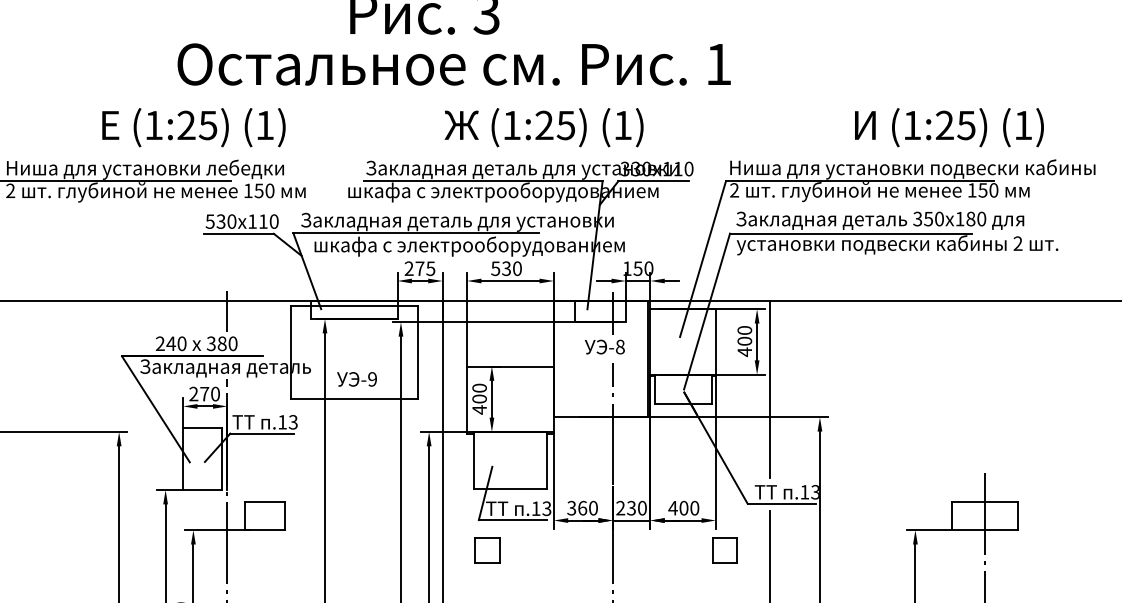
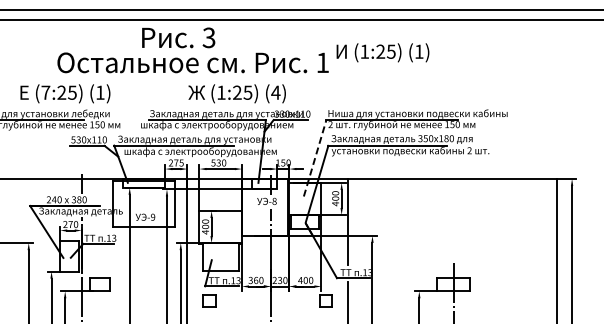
text: (153, 124) -> (45, 92), (1:25) -> (7:25)
text: (622, 124) -> (275, 92), (1) -> (4)
text: (948, 126) -> (382, 52), moved
line: (703, 259) -> (315, 158), solid -> dashed

